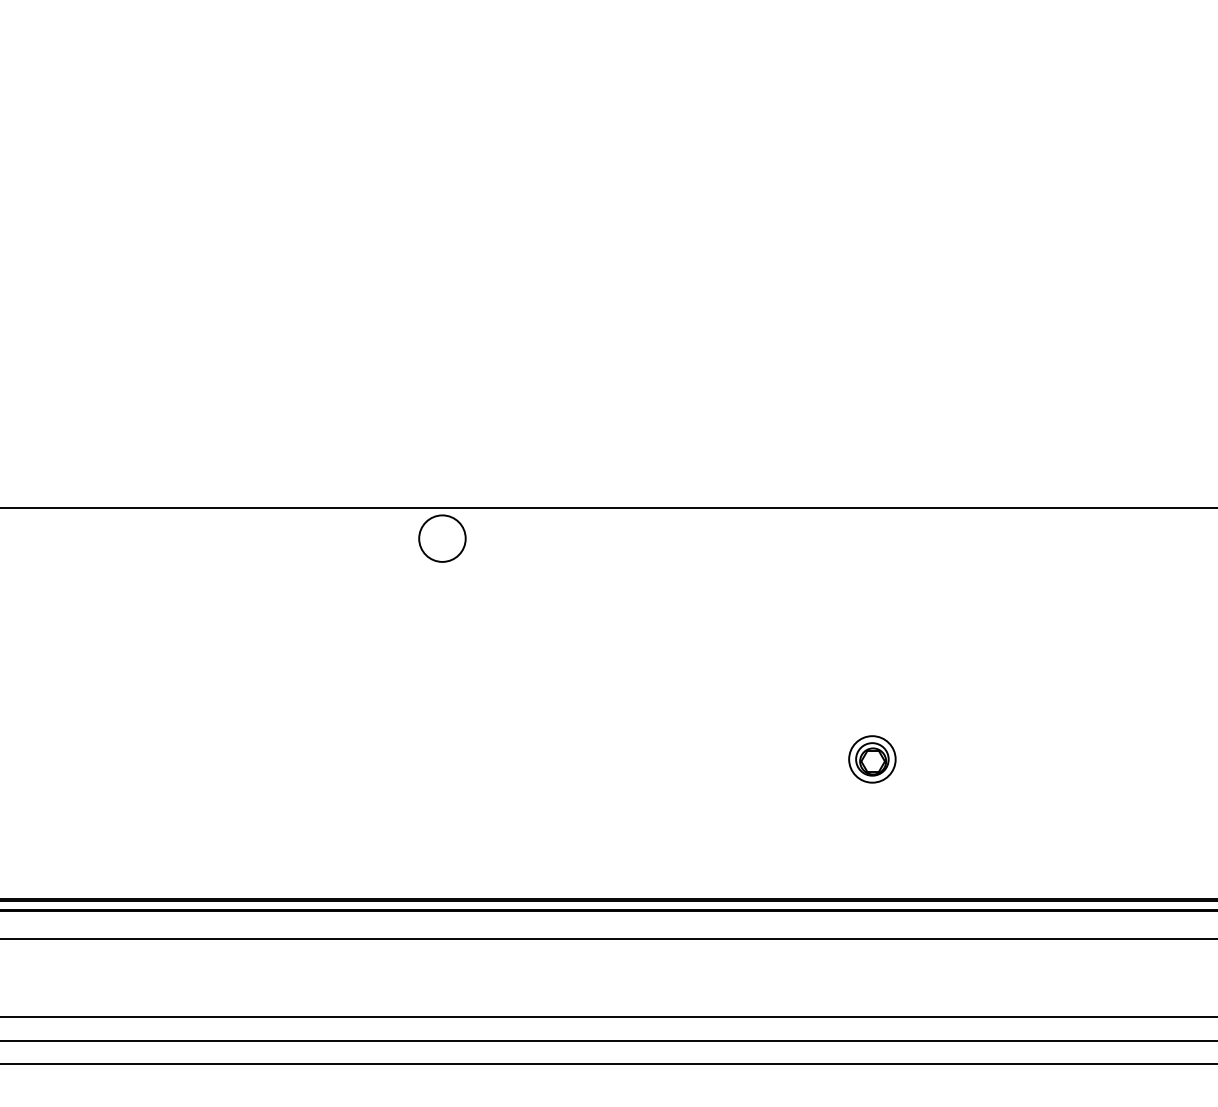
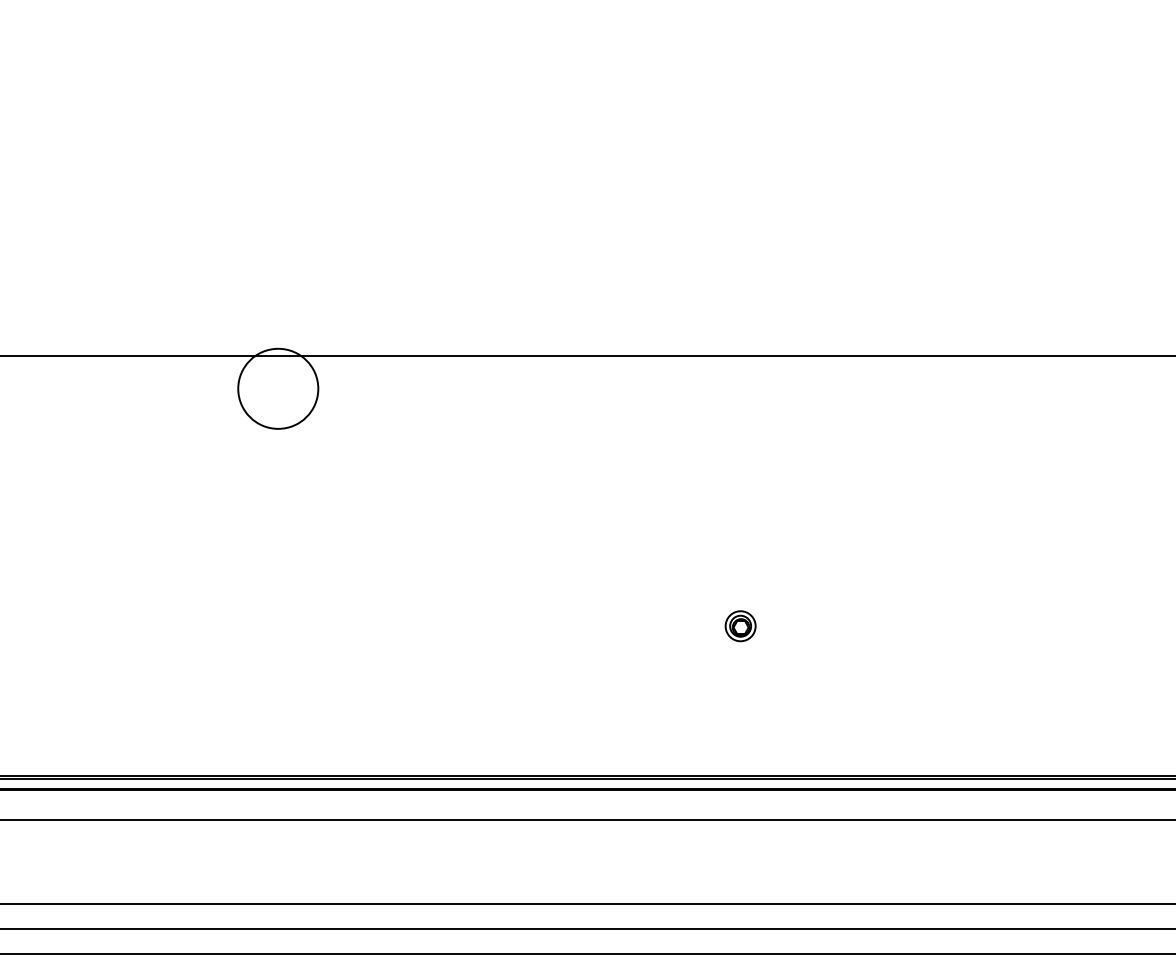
circle: (442, 538) -> (278, 388), size x1.6
part: (872, 759) -> (740, 626), size x0.6

